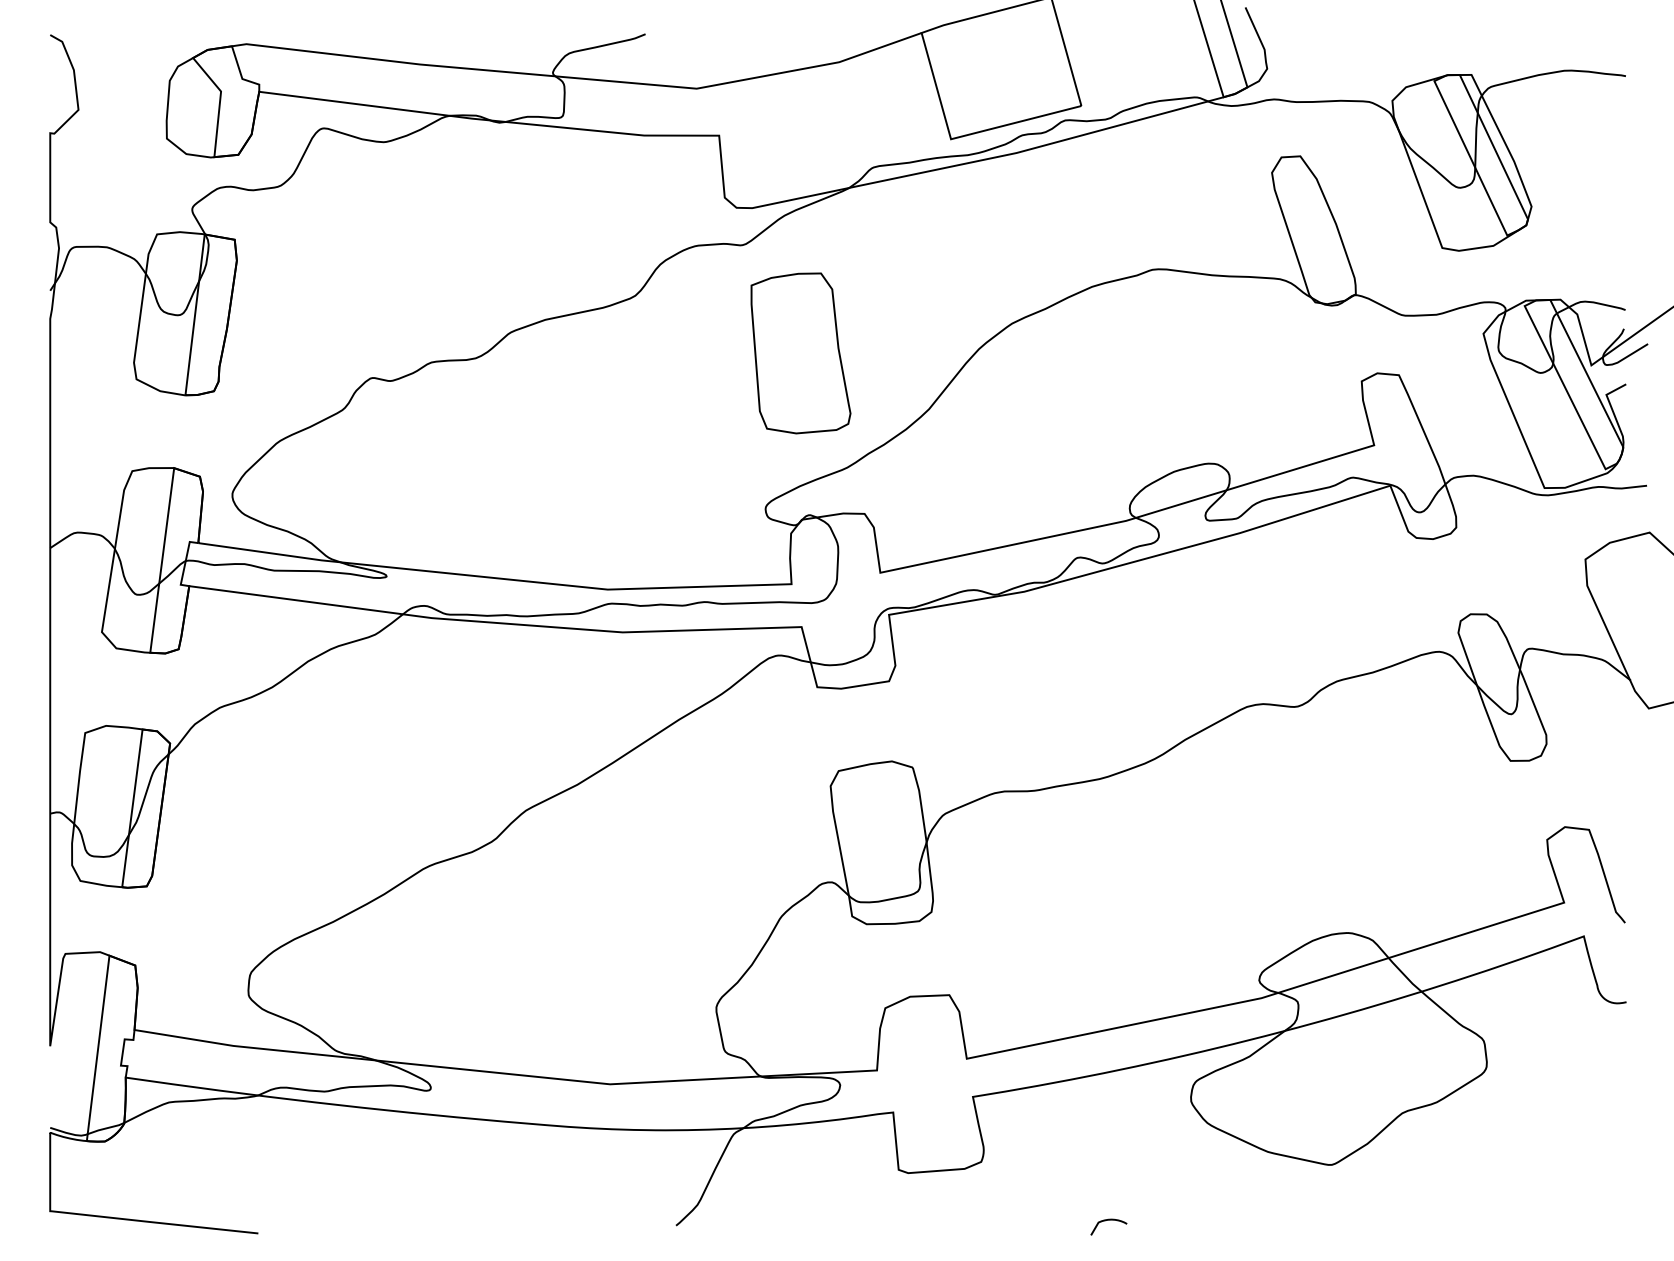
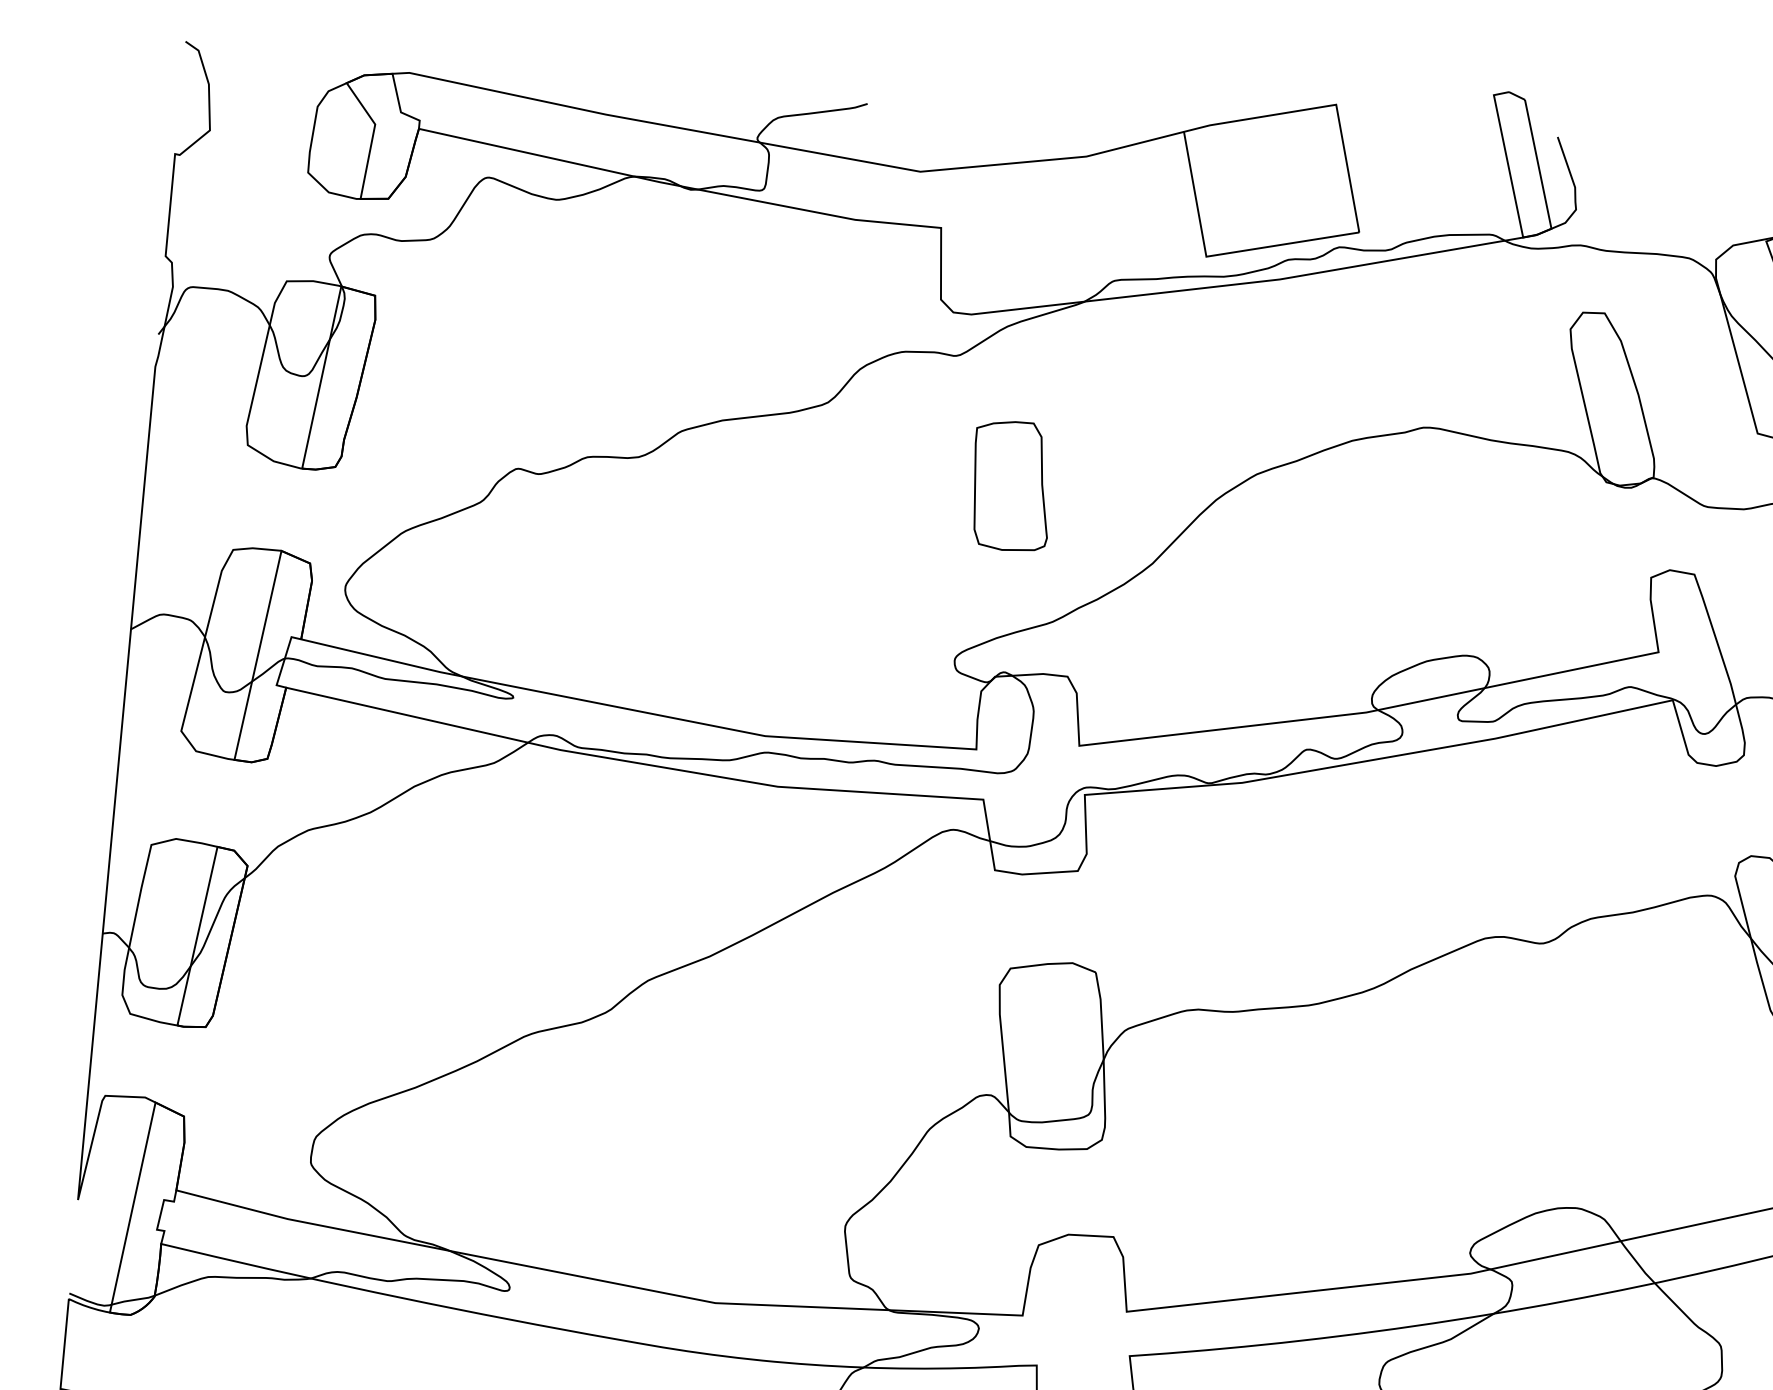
part: (800, 353) -> (1011, 486), size x0.7

